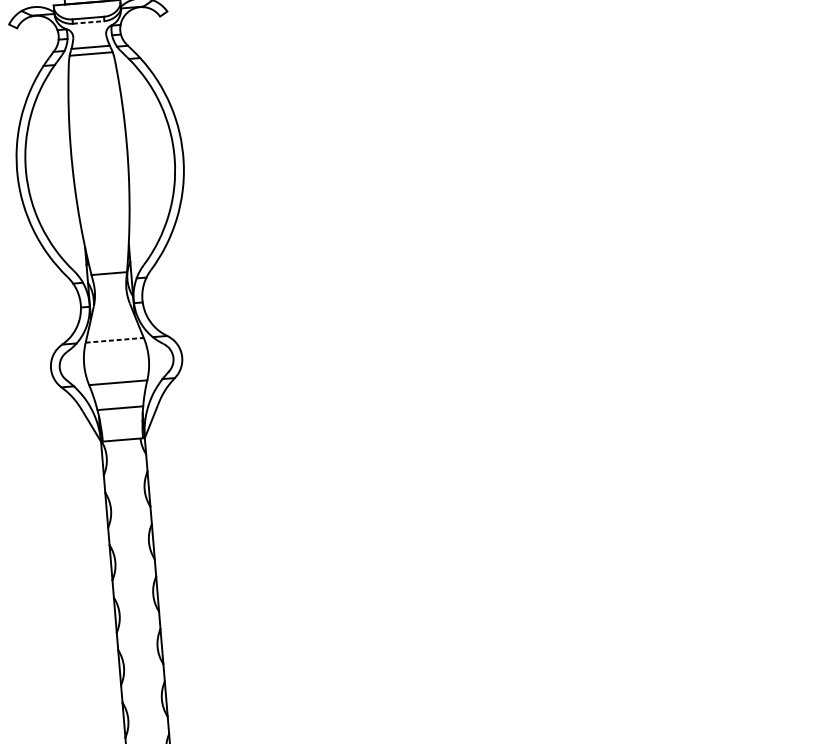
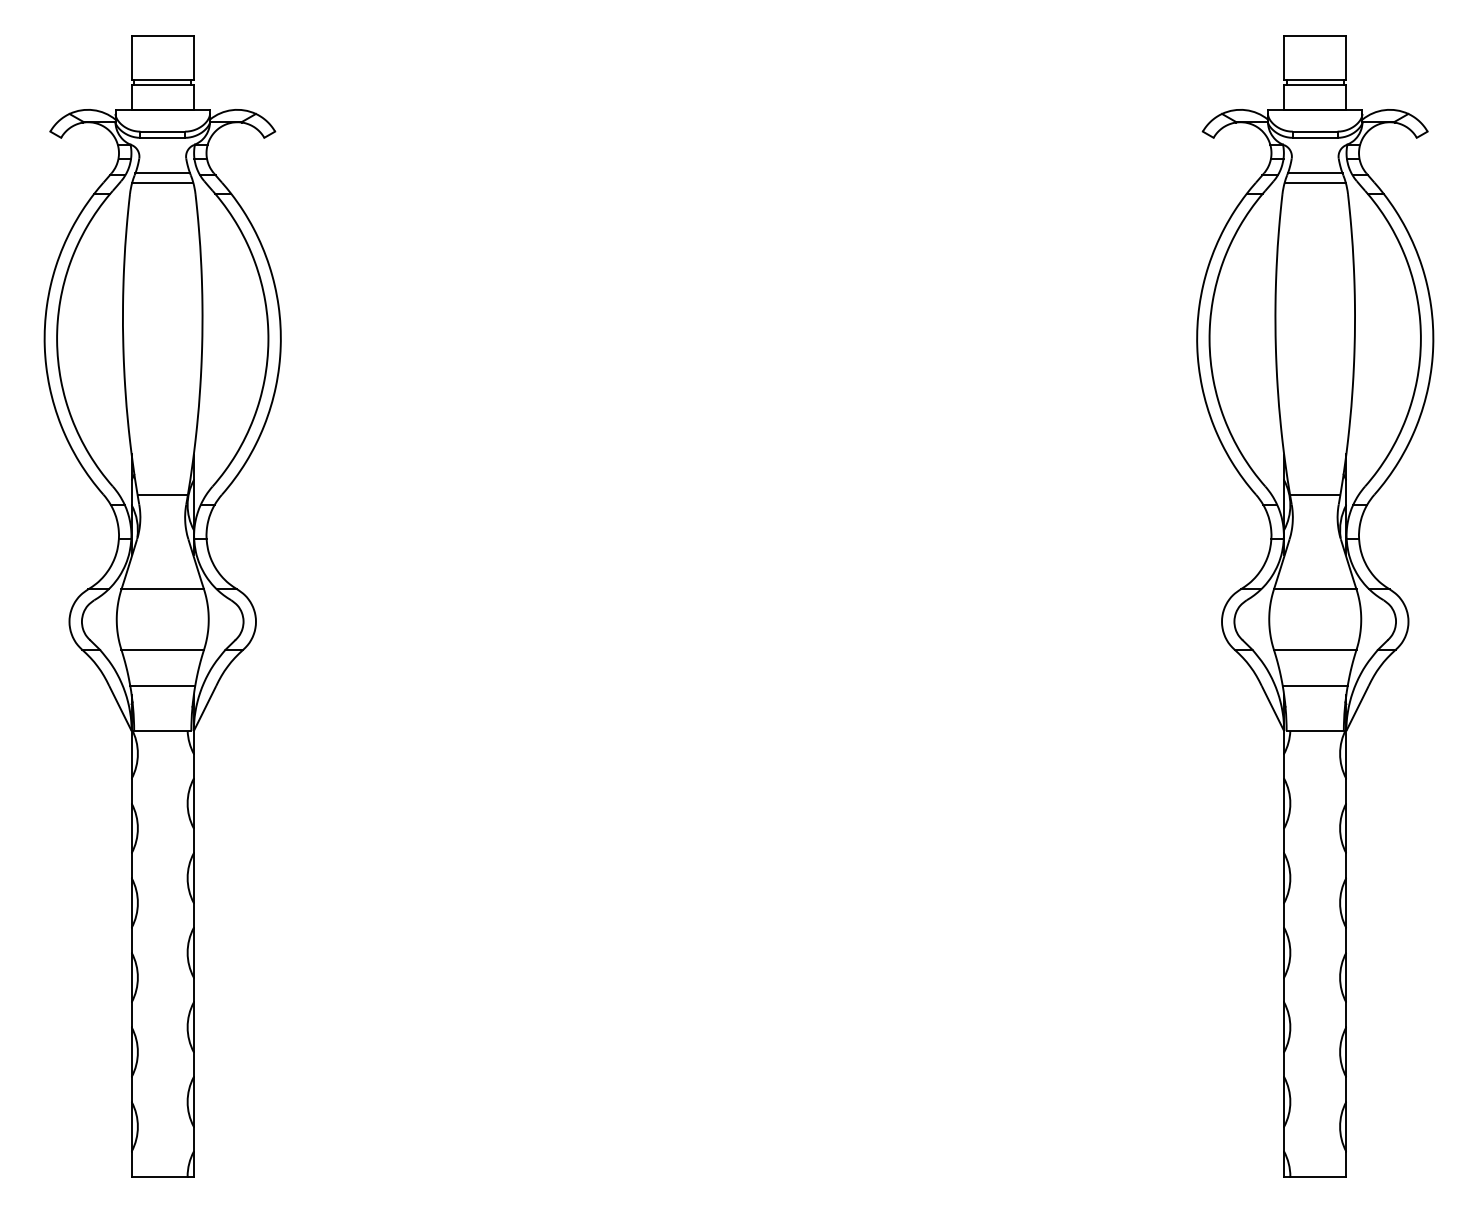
line: (89, 22) -> (163, 137), dashed -> solid
line: (115, 340) -> (163, 589), dashed -> solid

